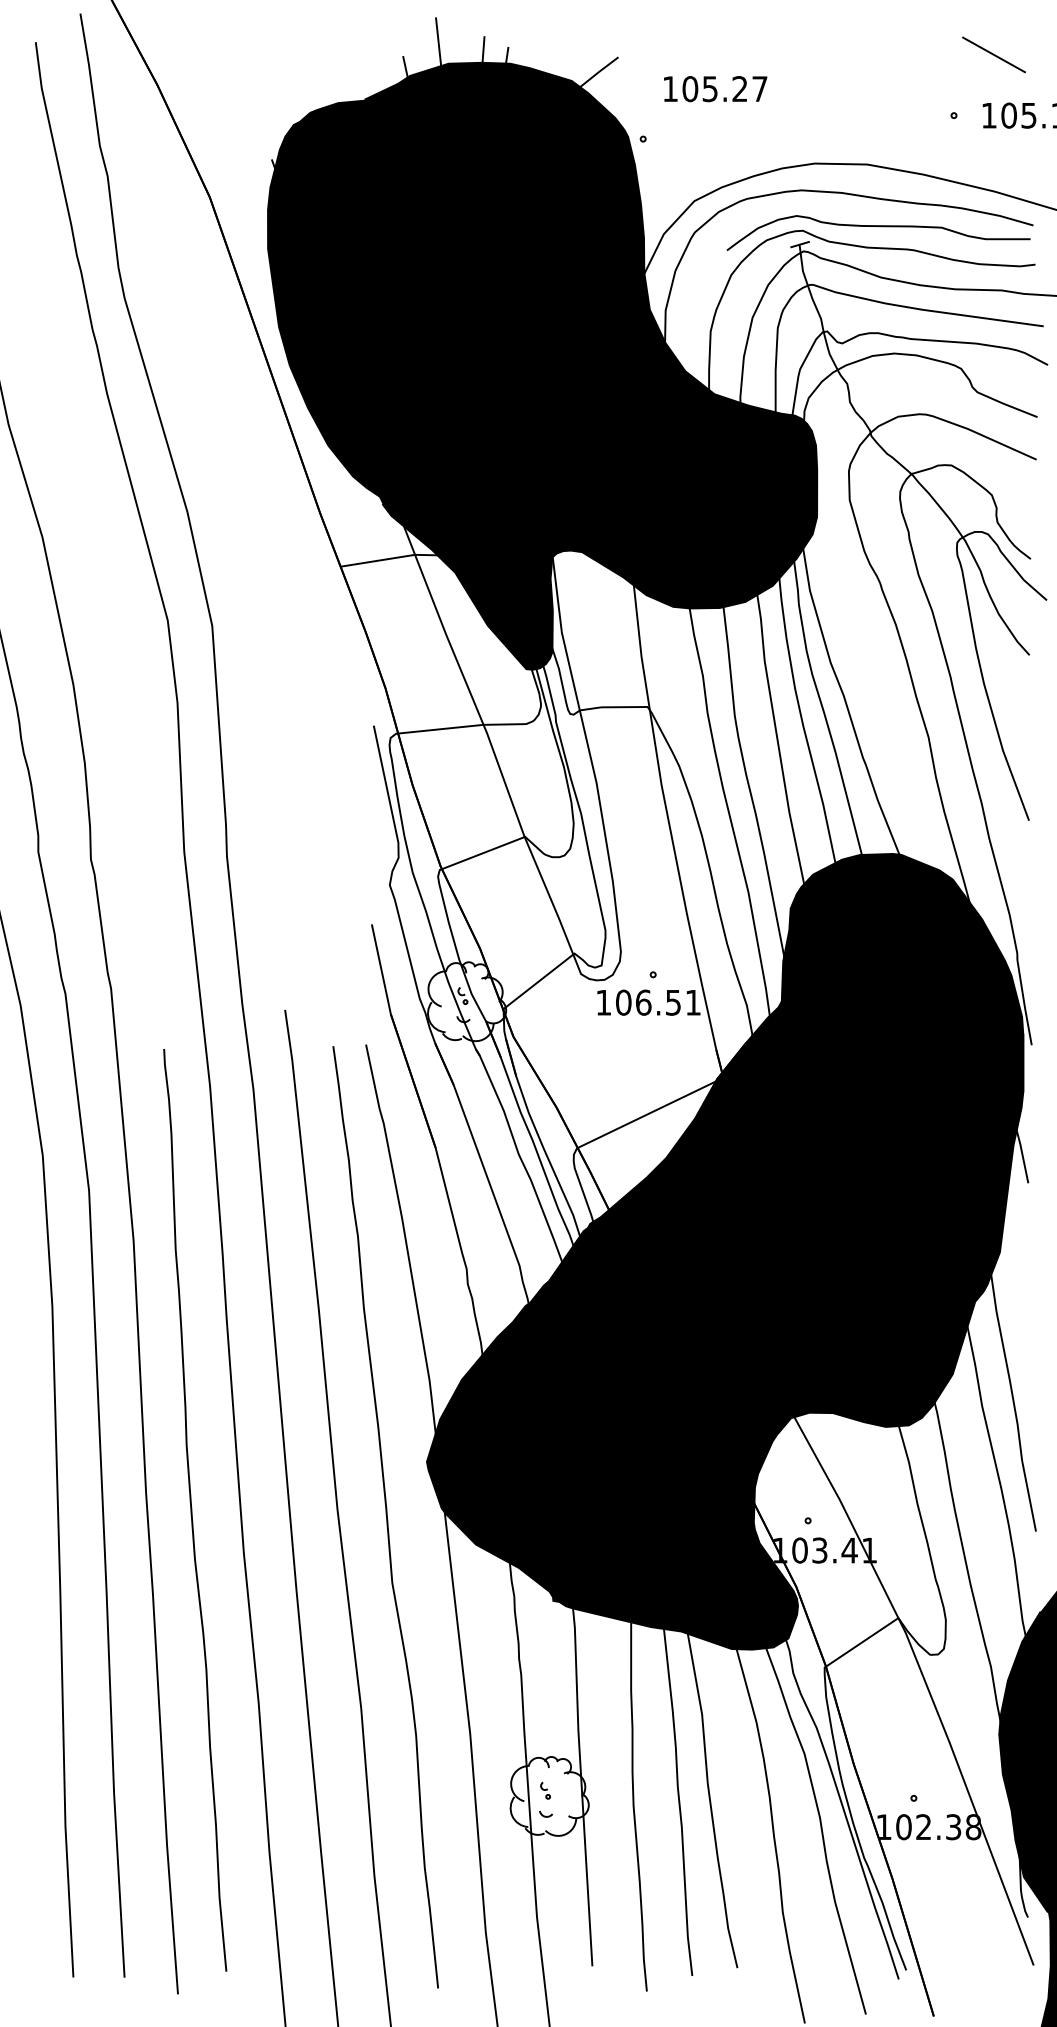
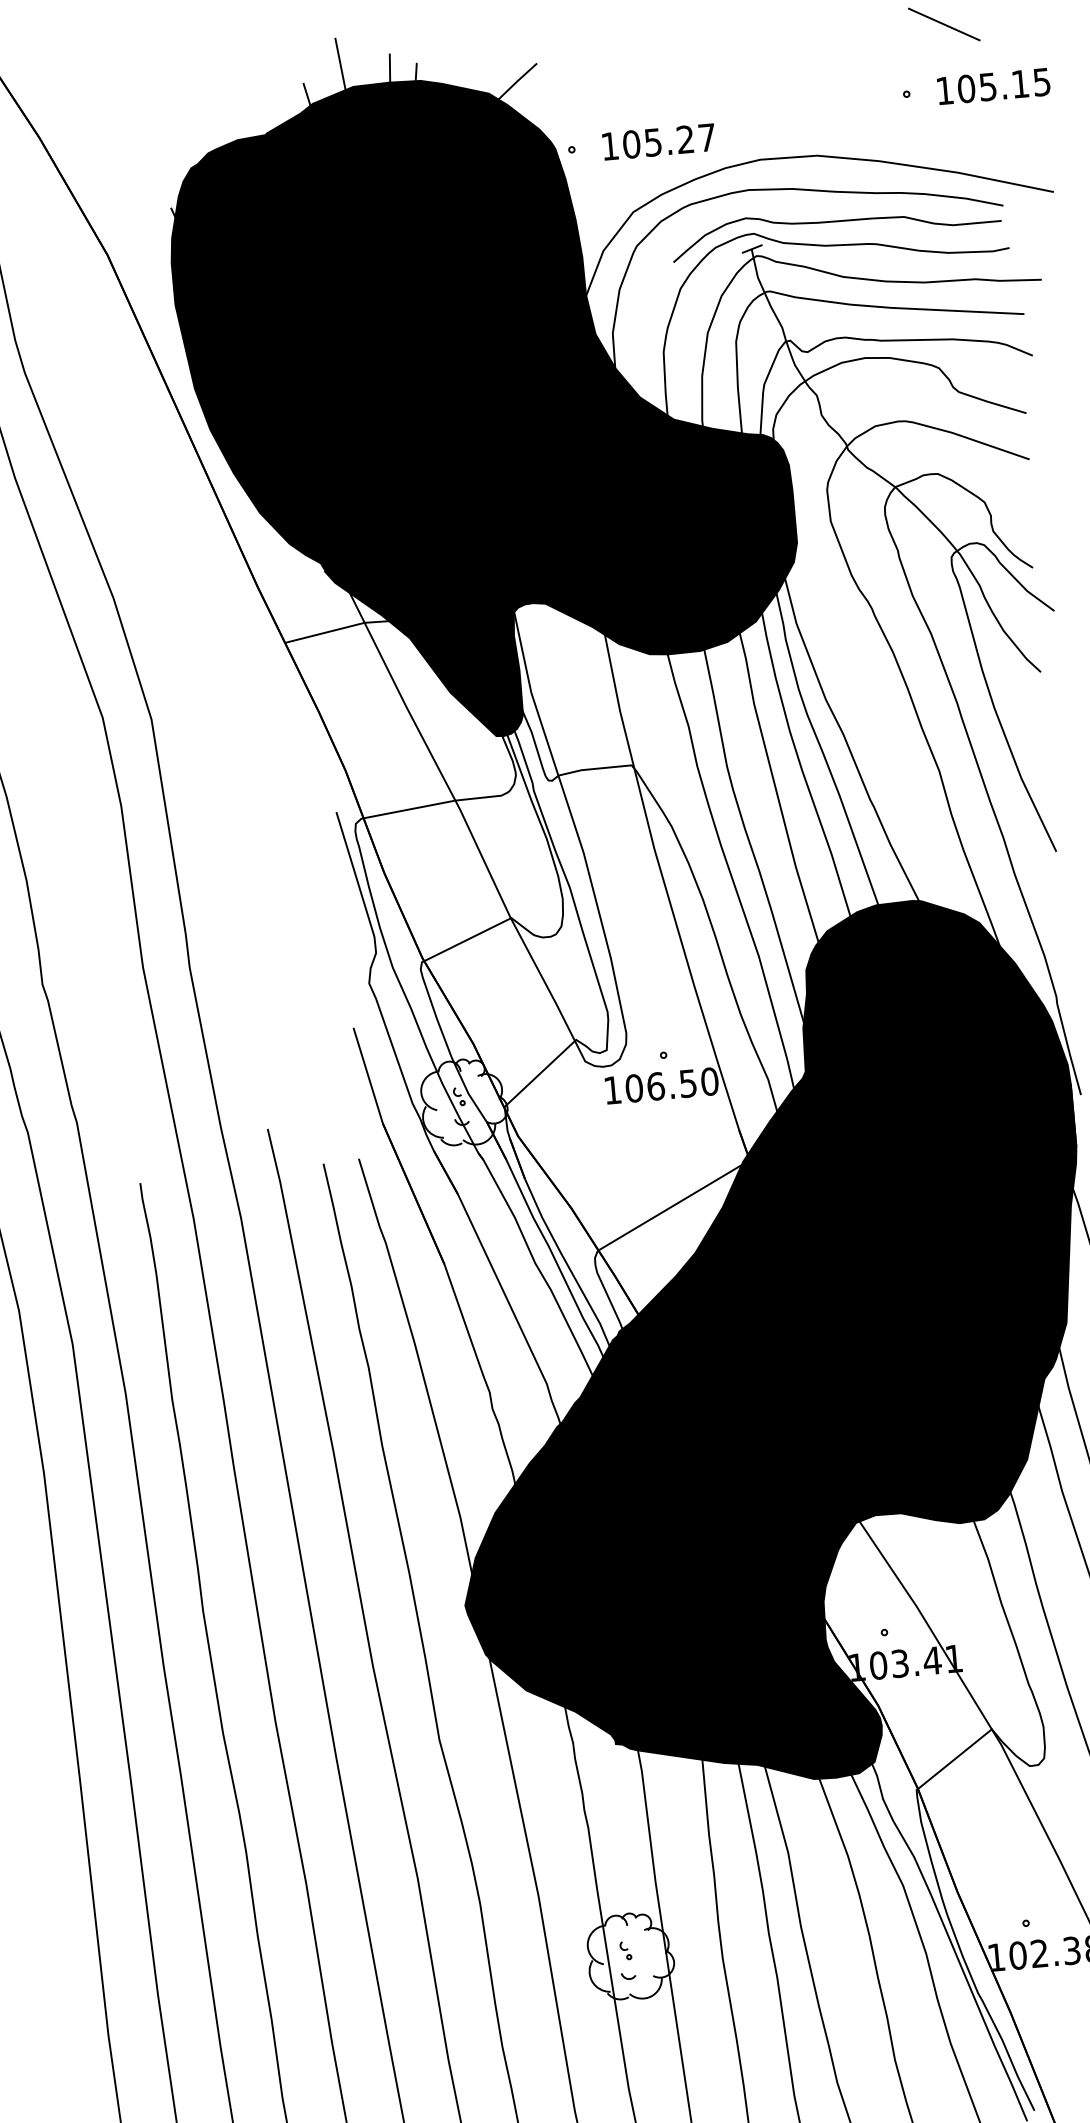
text: (715, 89) -> (658, 142), moved
text: (693, 1002) -> (709, 1081), 106.51 -> 106.50

